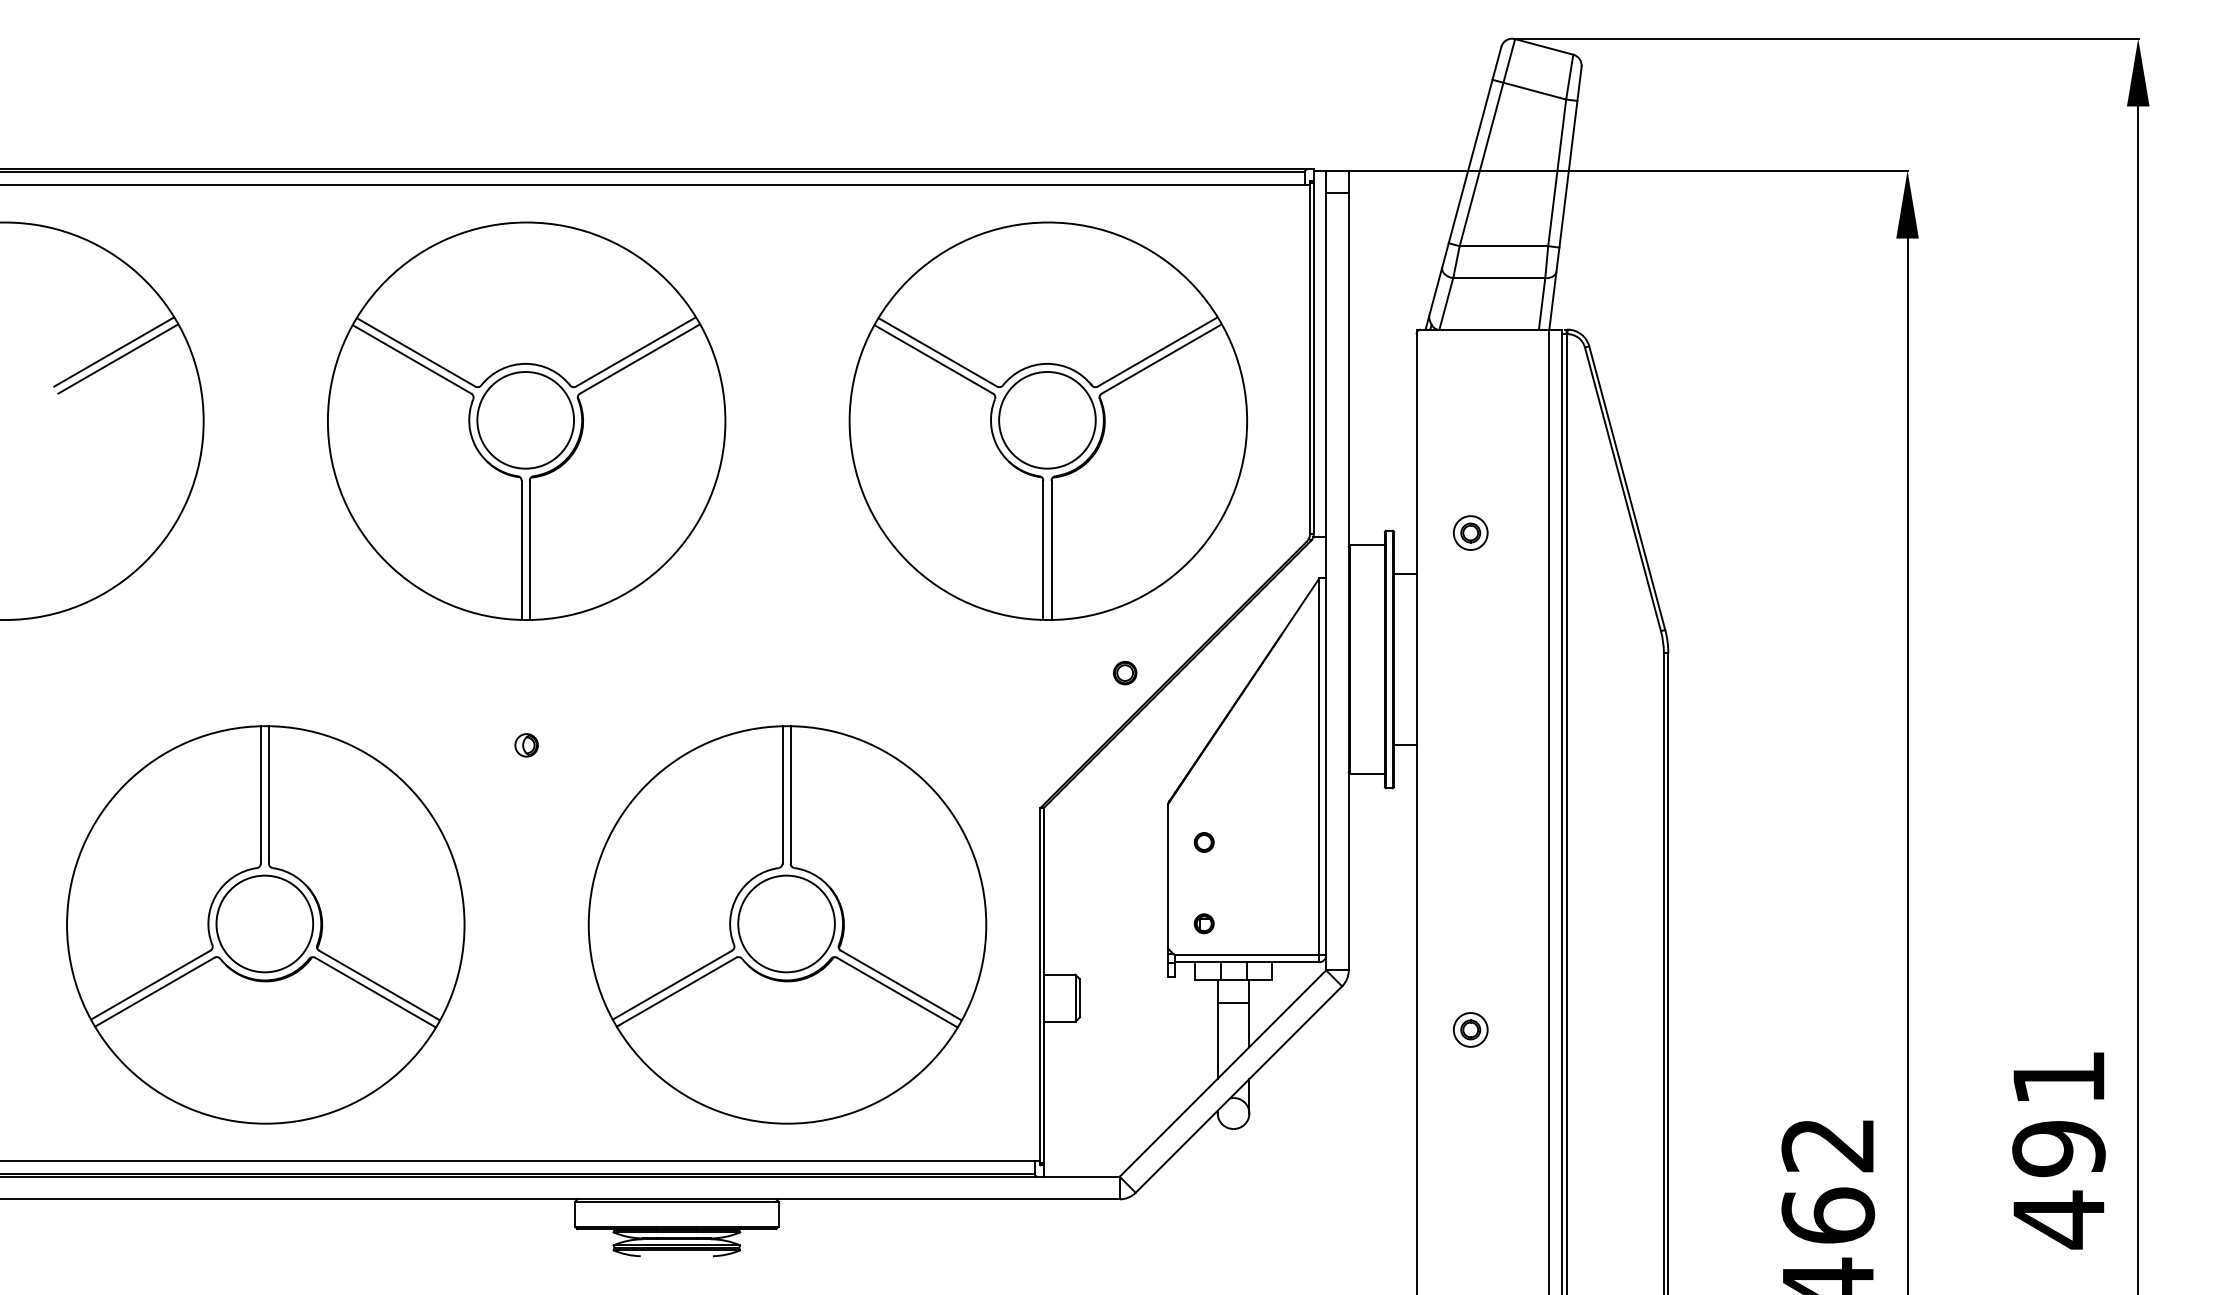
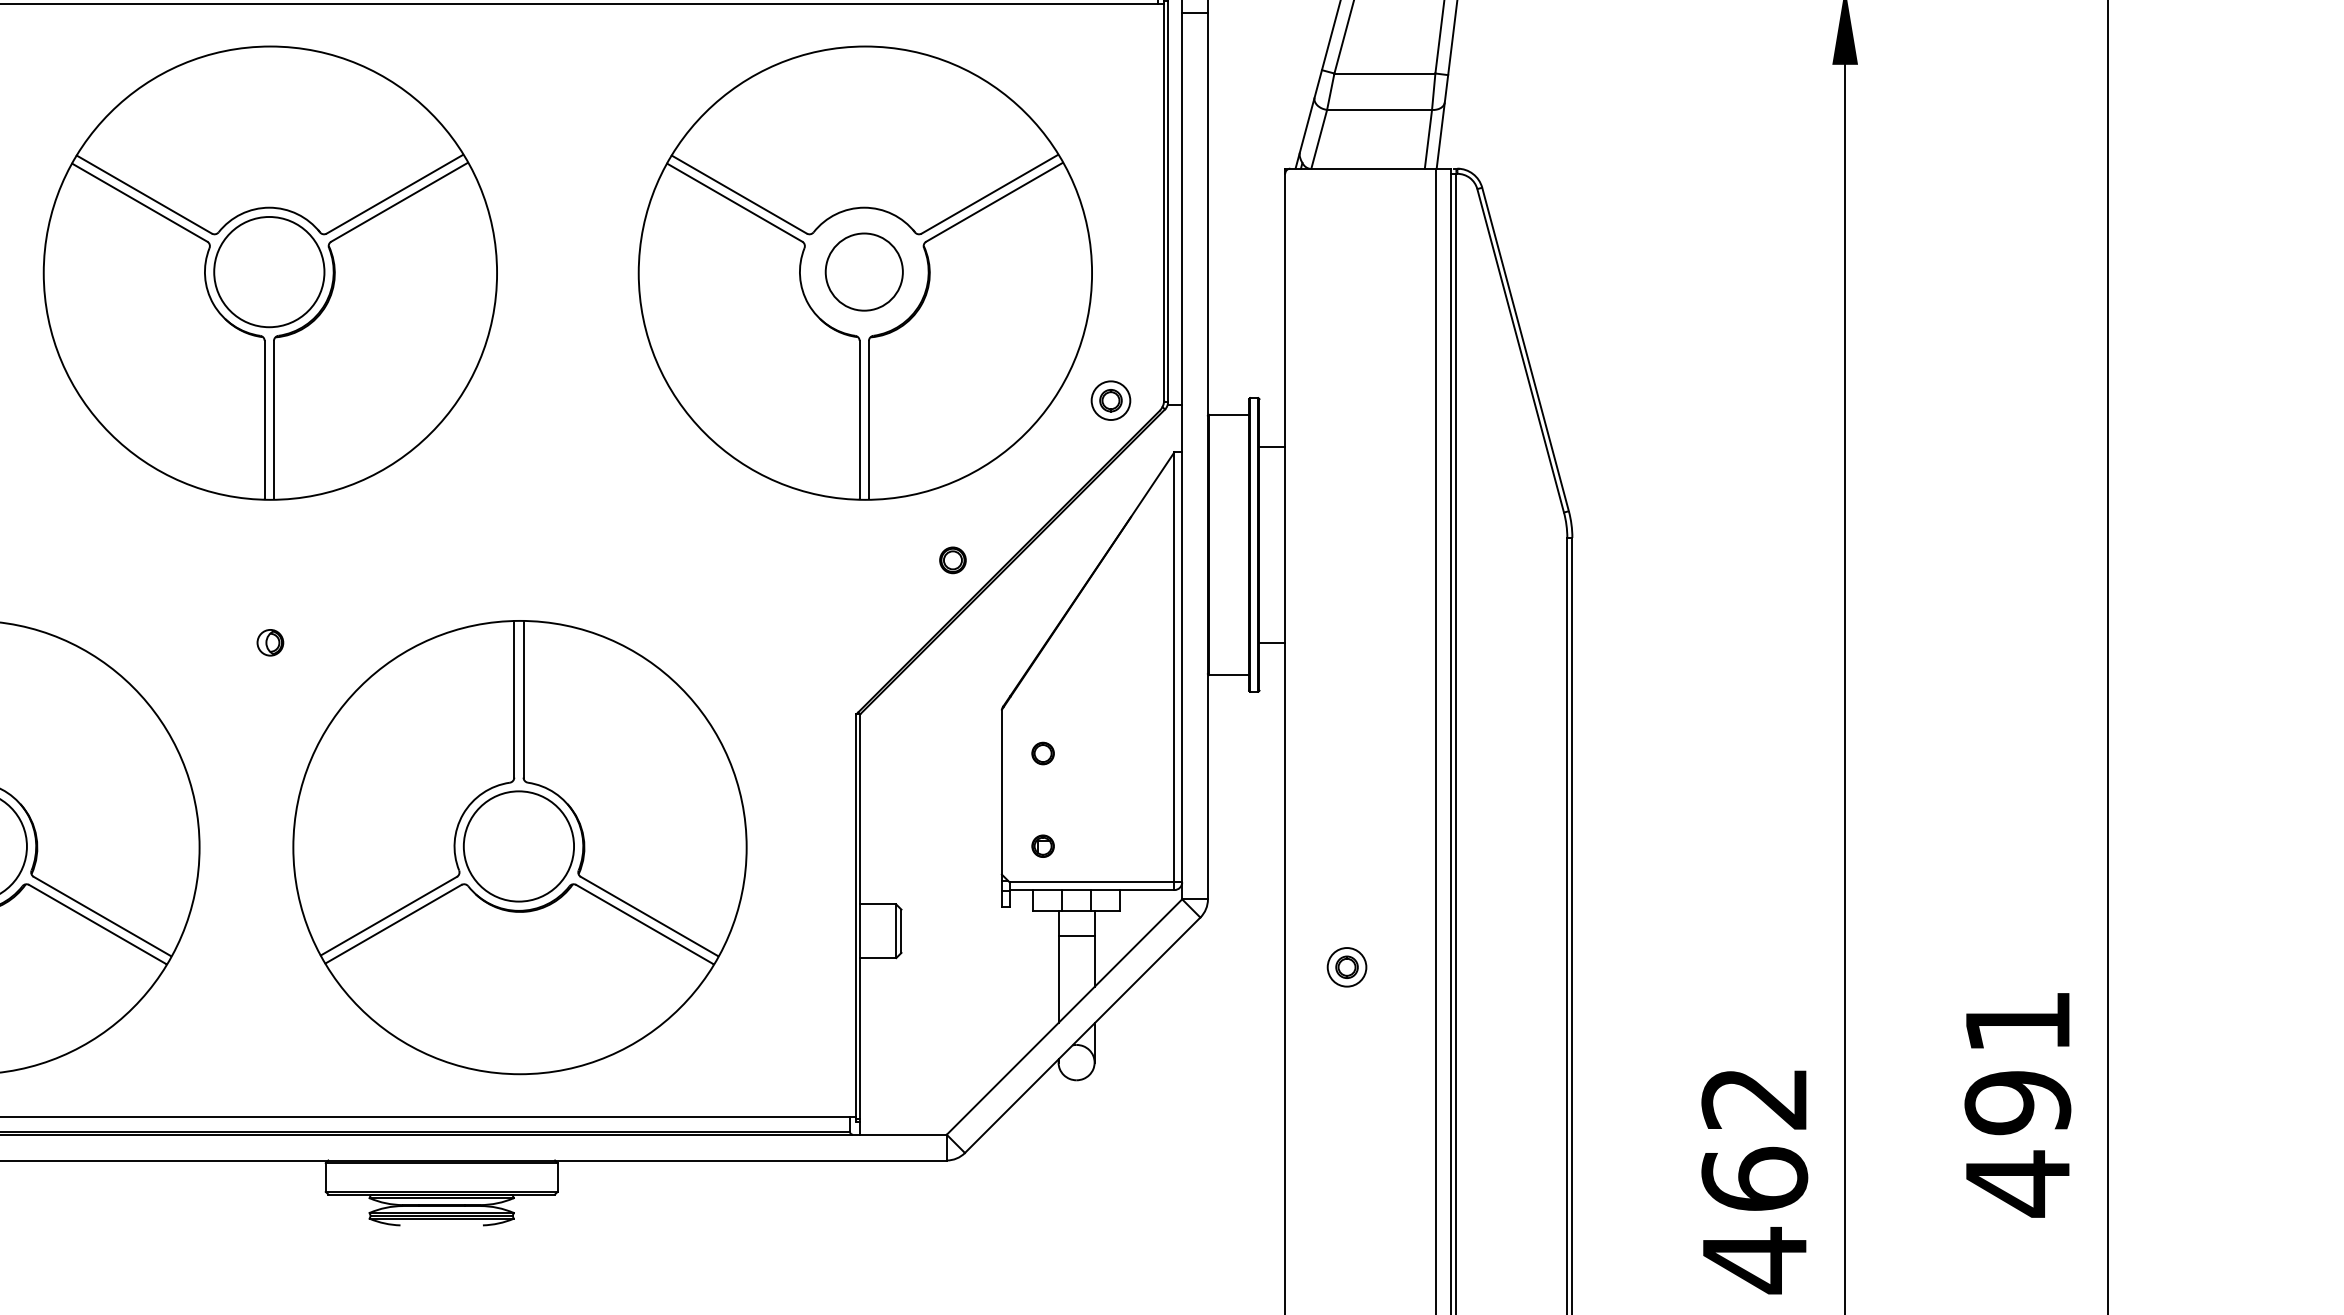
circle: (1047, 419) -> (864, 271), size x0.7
part: (1470, 532) -> (1110, 400), moved
part: (787, 924) -> (519, 847), moved

